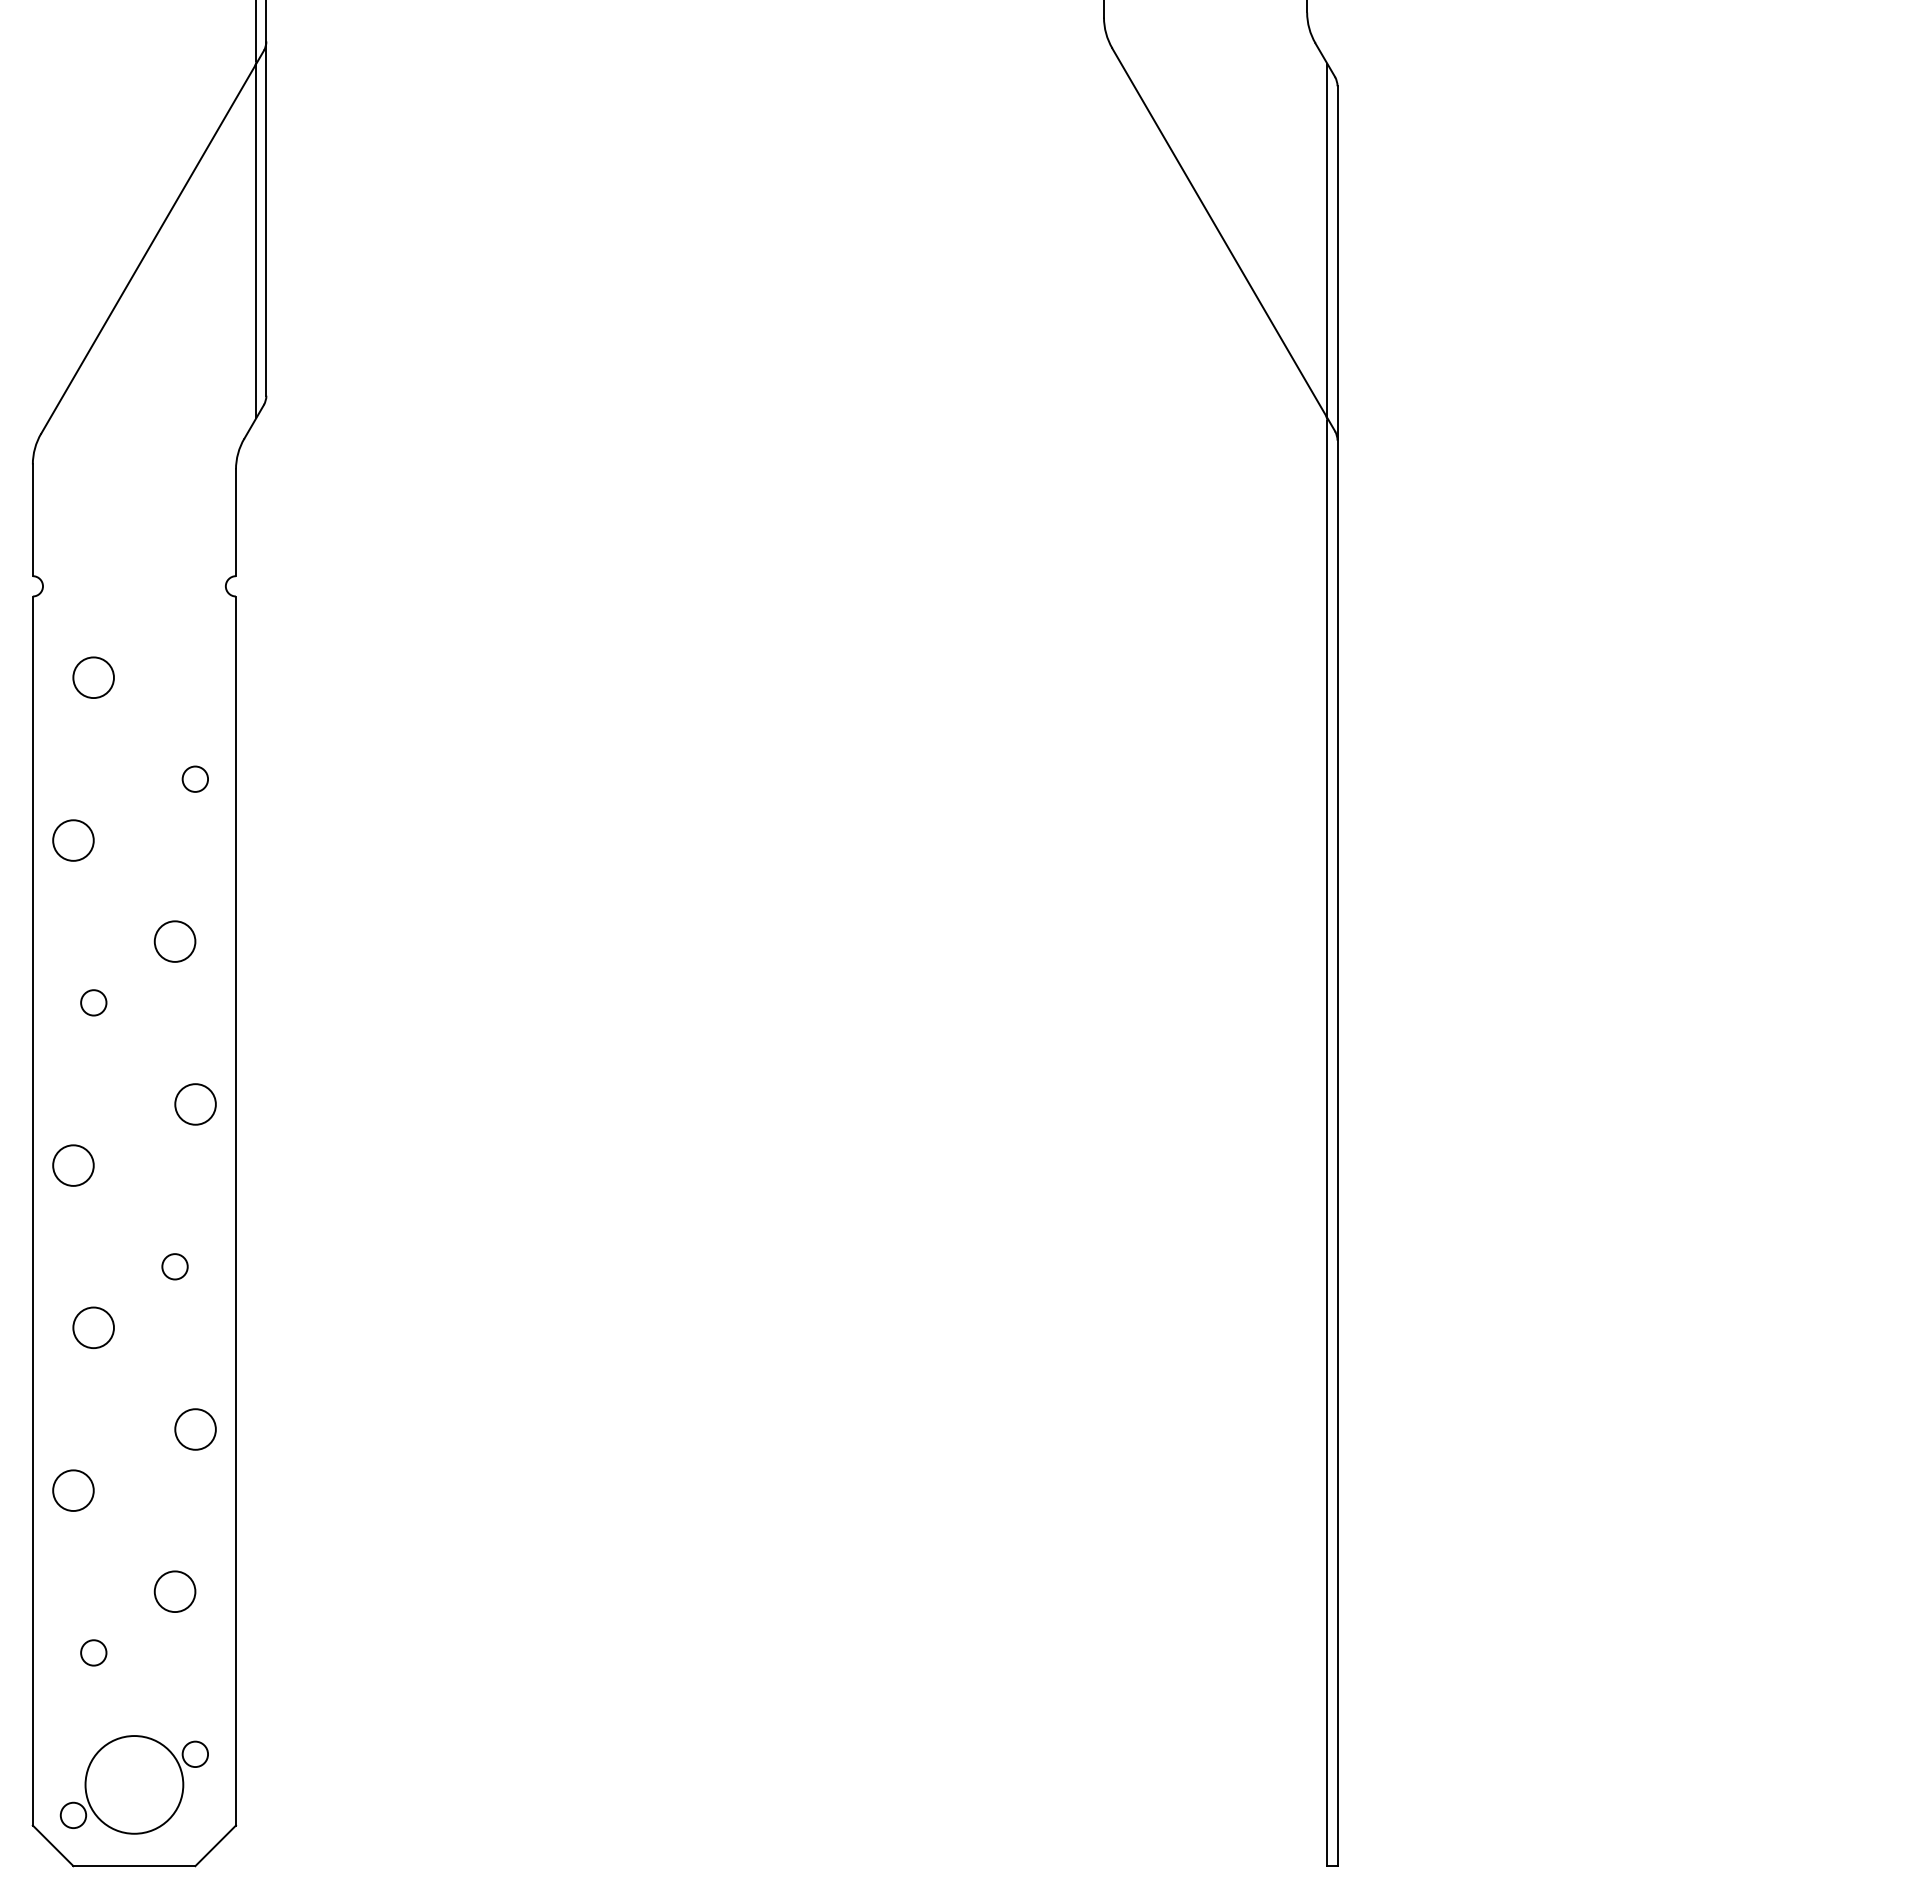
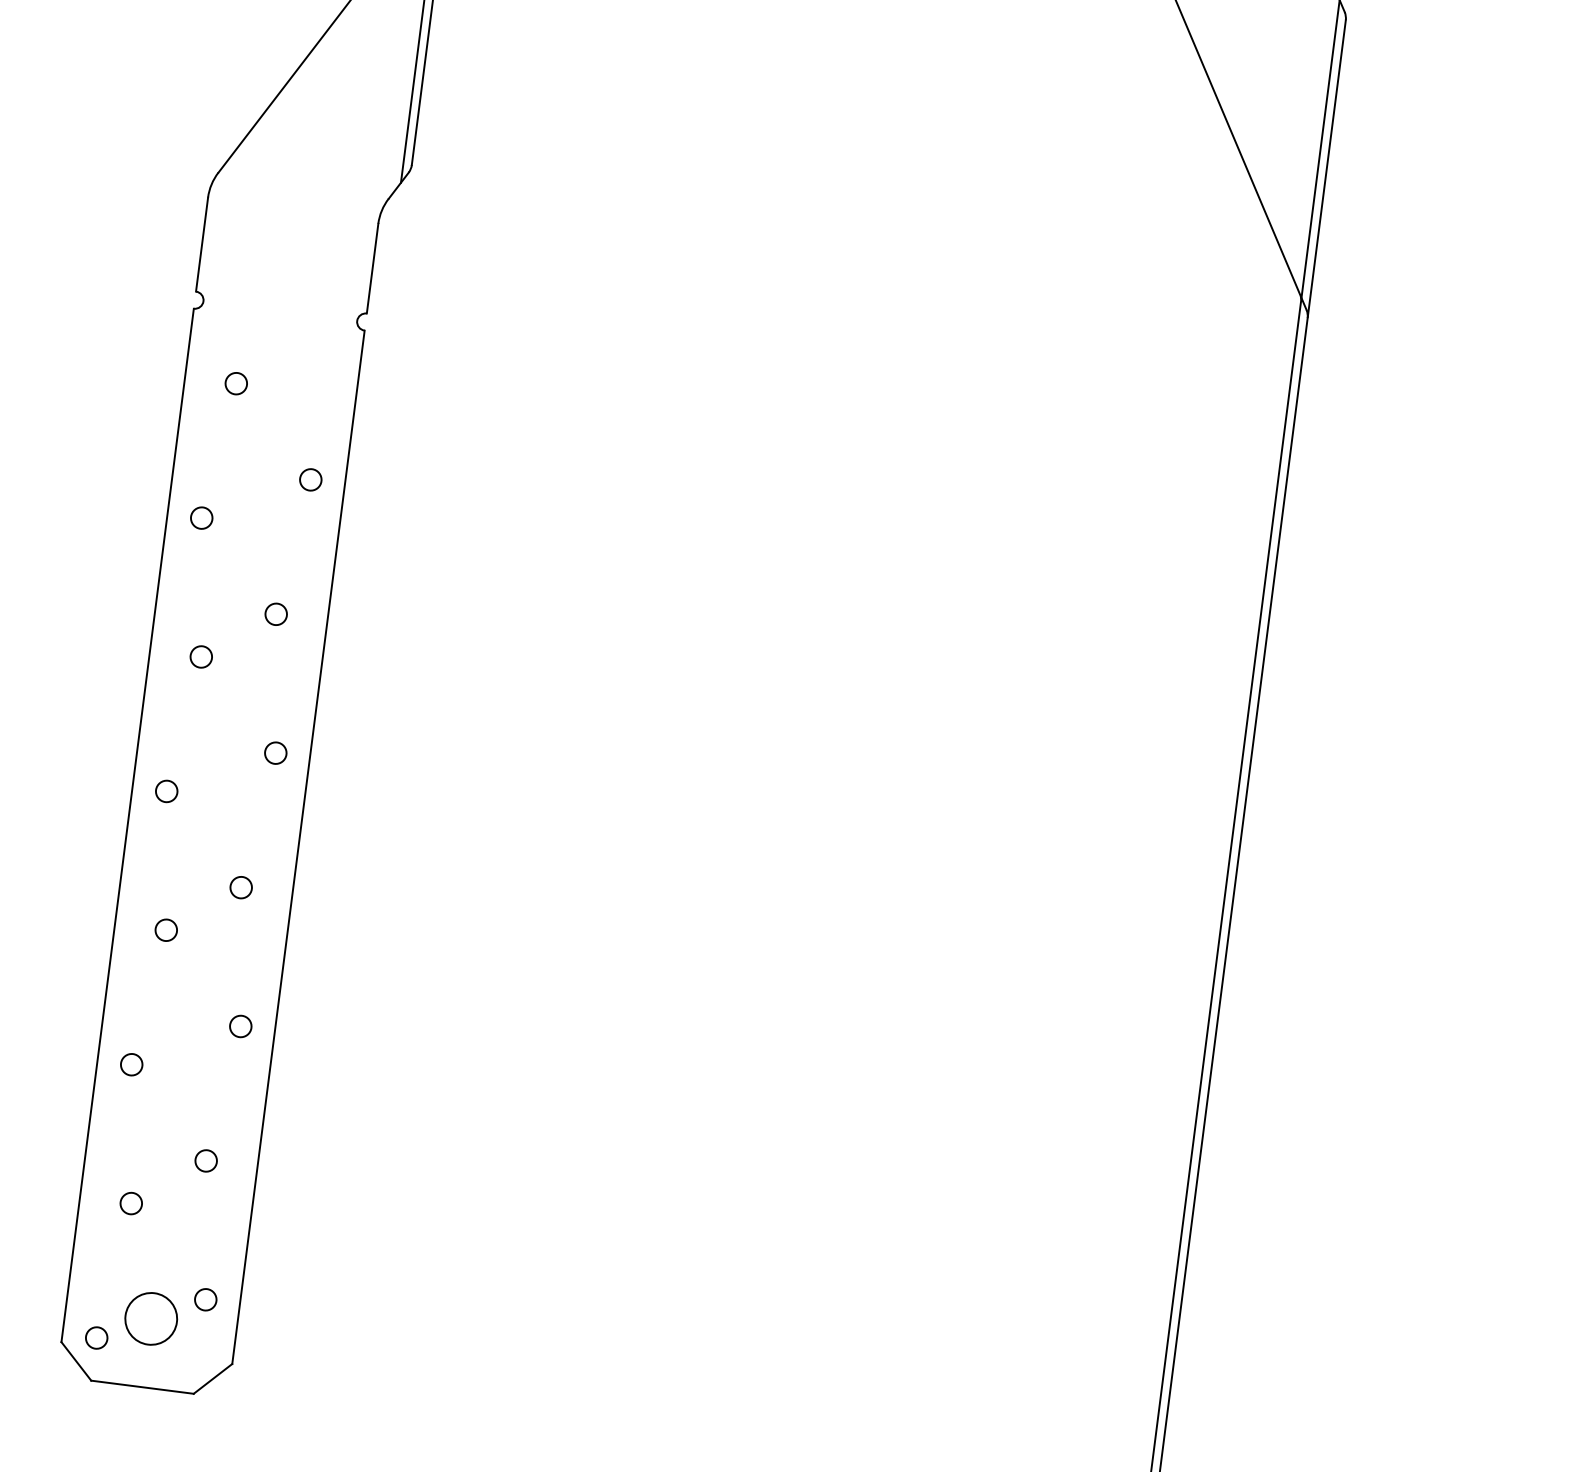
circle: (93, 677) -> (236, 383), size x0.62
circle: (73, 839) -> (201, 517), size x0.62
circle: (174, 941) -> (275, 614), size x0.62
circle: (194, 1103) -> (275, 752), size x0.62
circle: (73, 1164) -> (166, 790), size x0.62
circle: (93, 1327) -> (166, 929), size x0.62
circle: (194, 1428) -> (240, 1025), size x0.62
circle: (73, 1489) -> (131, 1063), size x0.62
circle: (174, 1591) -> (205, 1160), size x0.62
circle: (133, 1784) -> (150, 1318), size x0.62

